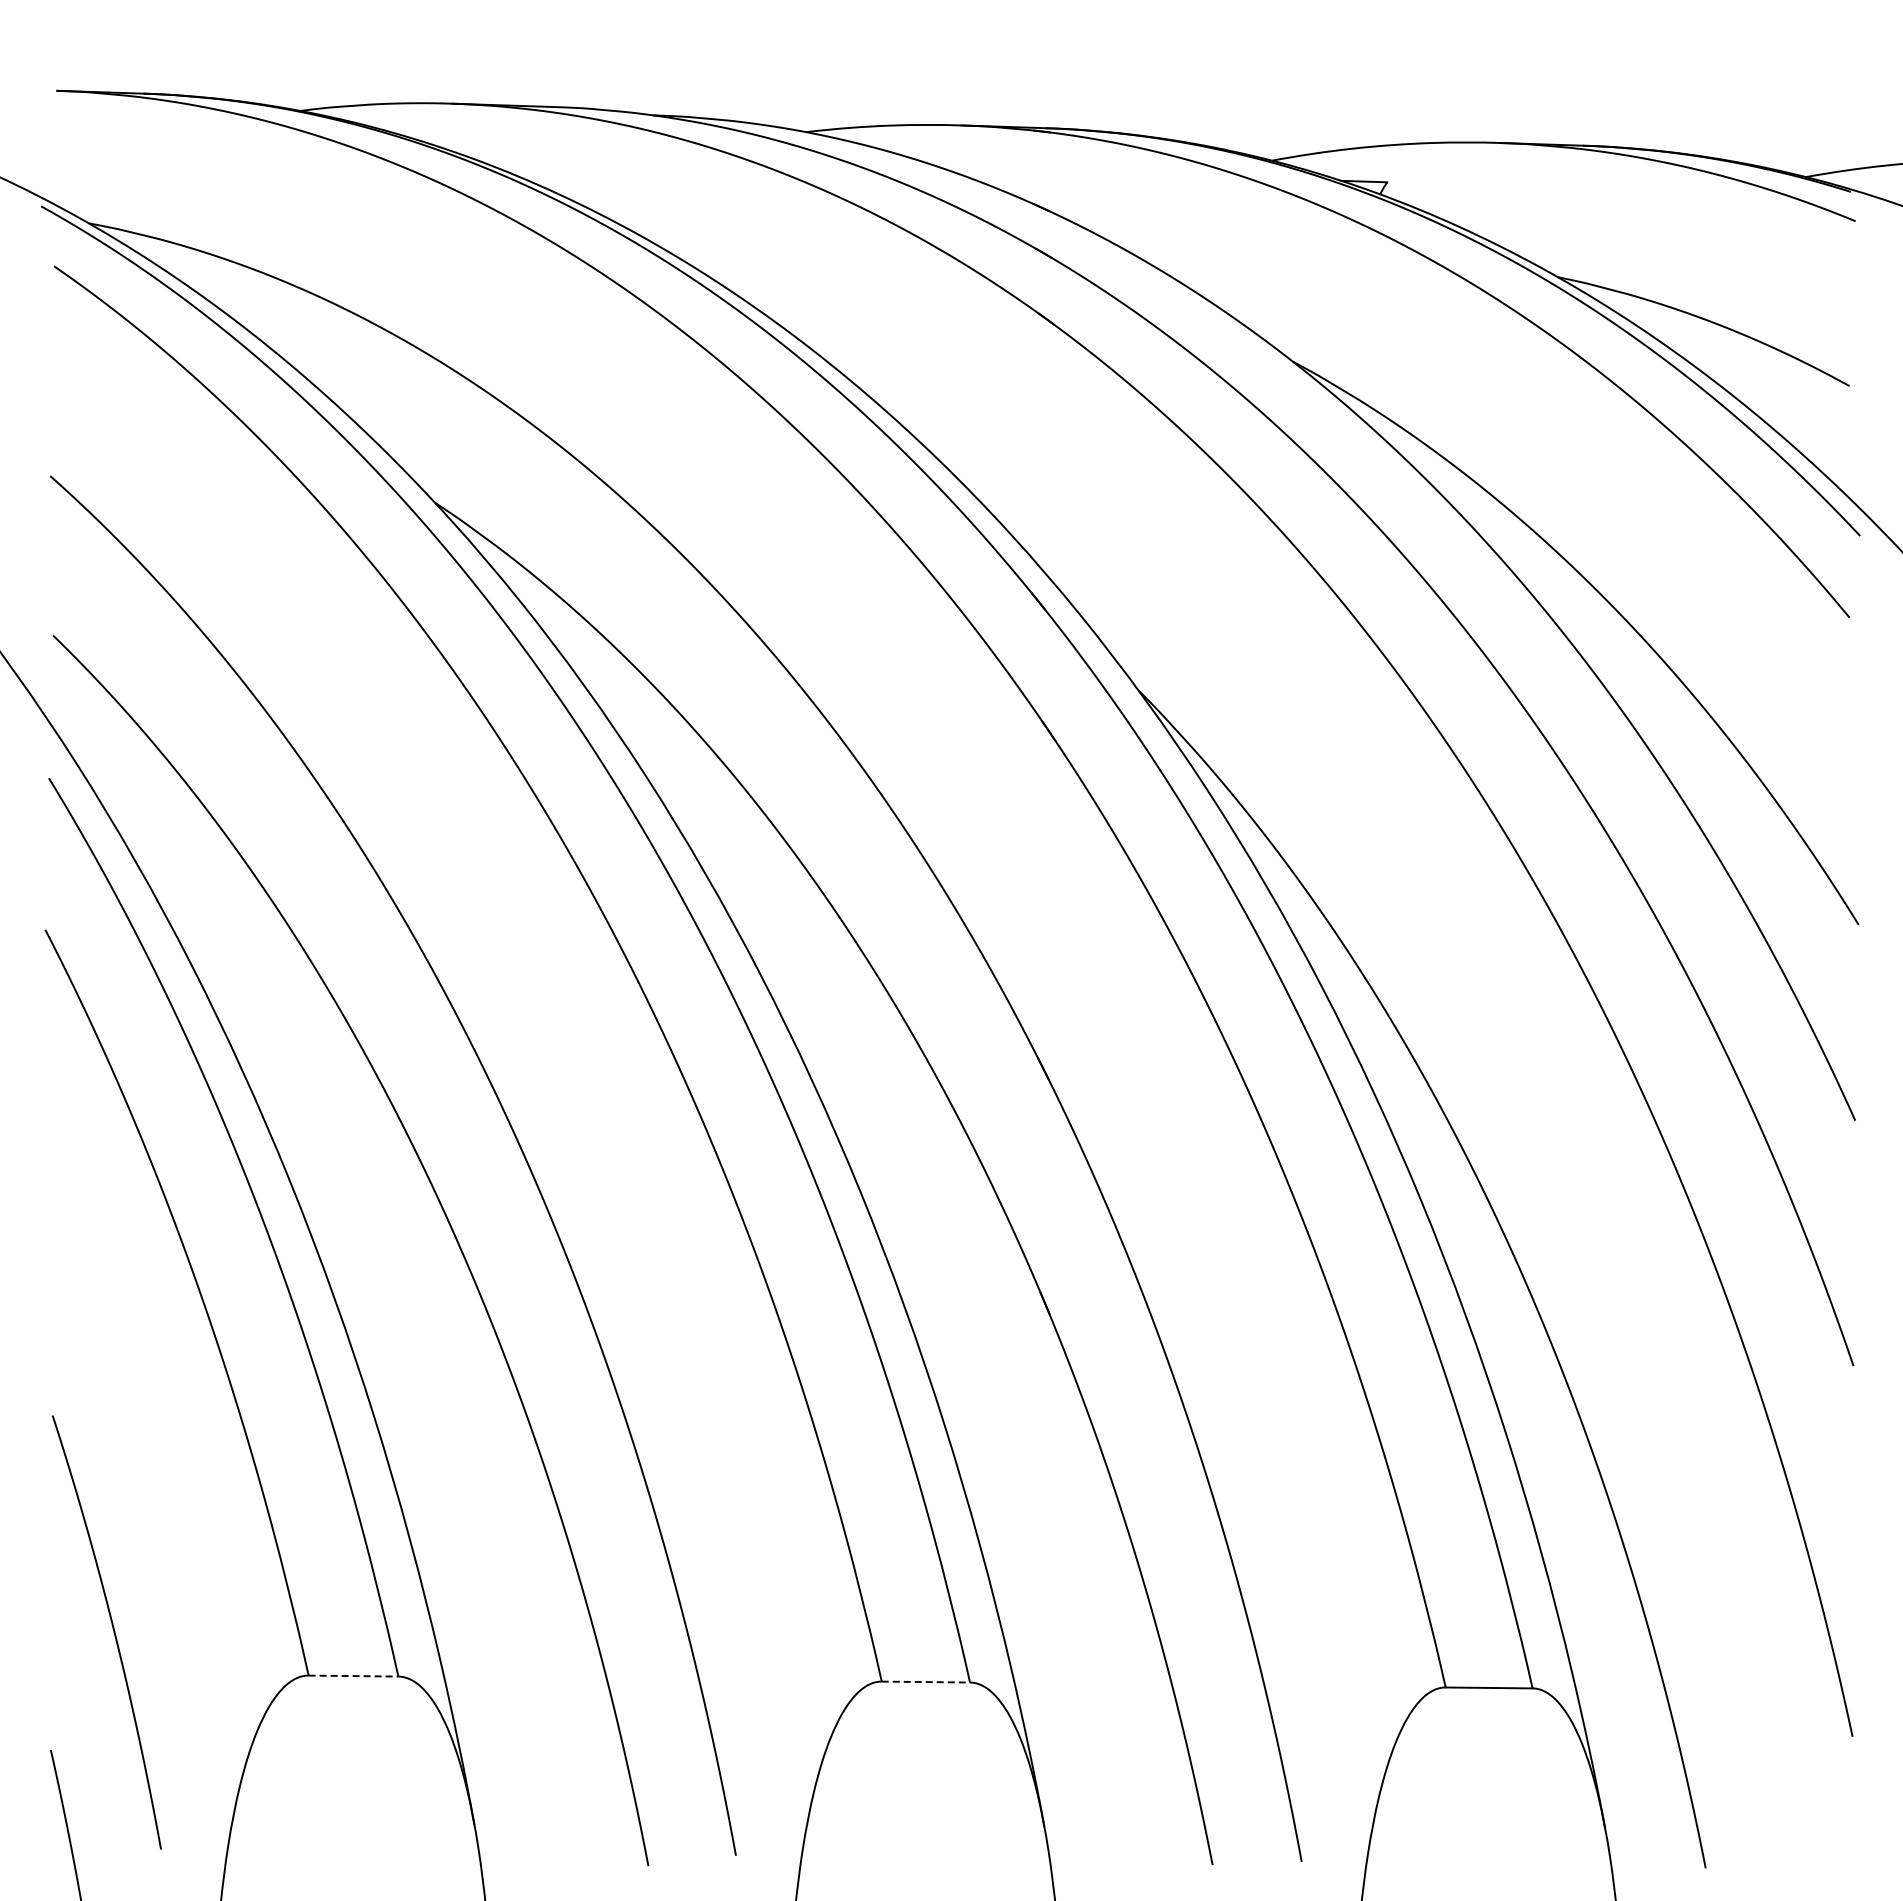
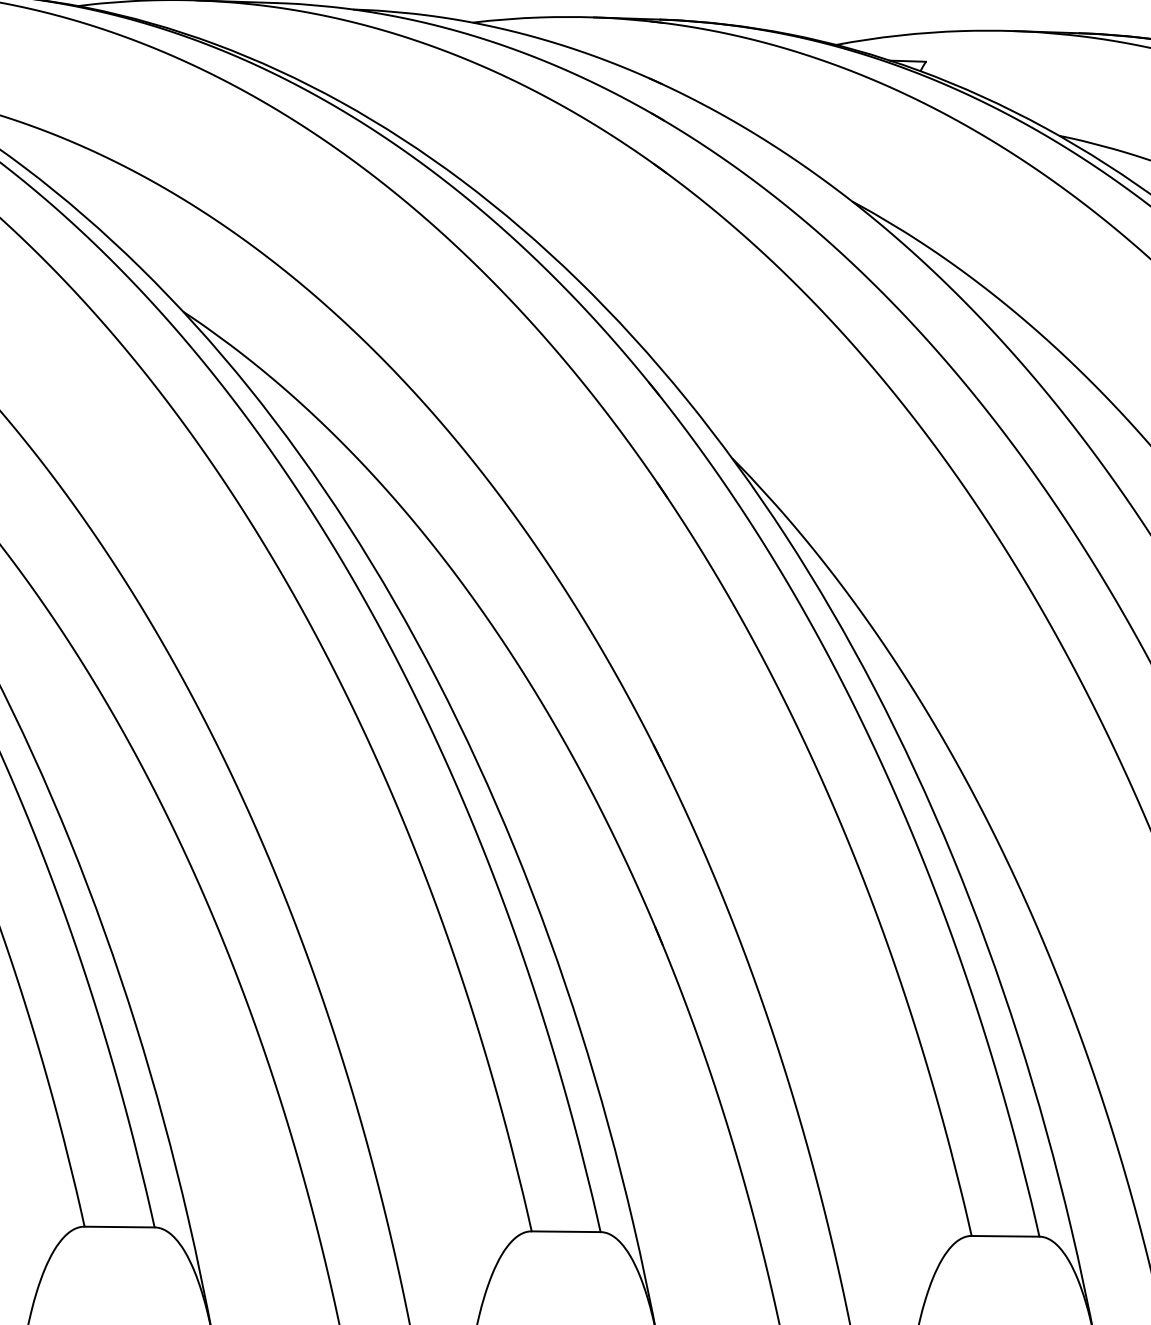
line: (353, 1676) -> (119, 1227), dashed -> solid
line: (926, 1682) -> (566, 1232), dashed -> solid

